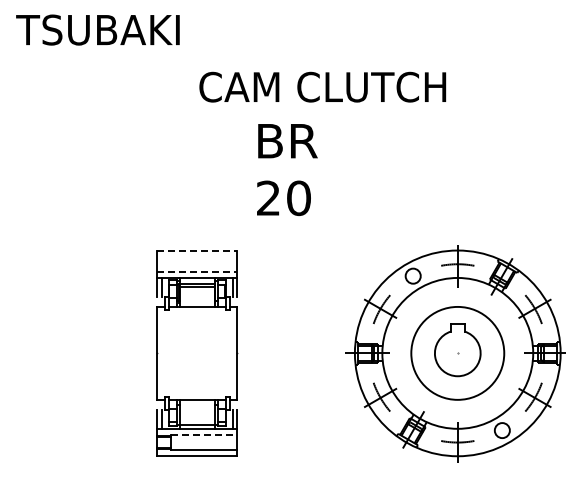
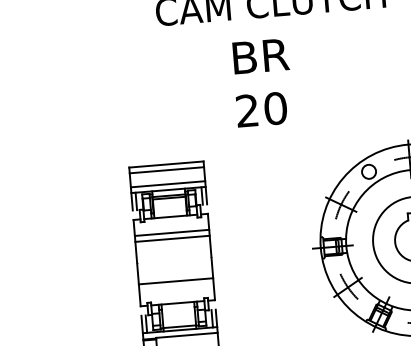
text: (287, 169) -> (262, 82), moved
line: (197, 250) -> (166, 164), dashed -> solid
line: (197, 256) -> (167, 170), added
line: (197, 271) -> (168, 183), dashed -> solid
line: (197, 324) -> (172, 233), added
line: (197, 330) -> (172, 238), added
line: (197, 376) -> (176, 281), added
line: (204, 435) -> (187, 335), dashed -> solid

